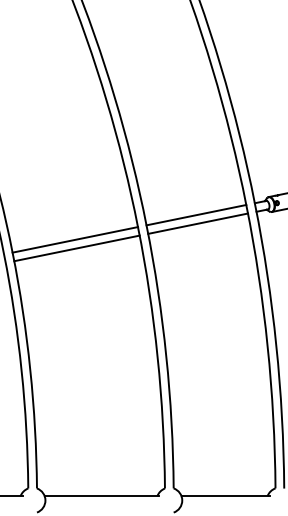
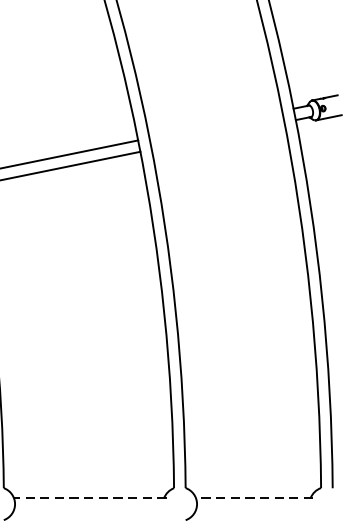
line: (196, 214) -> (215, 123), removed
line: (198, 223) -> (218, 135), removed
line: (101, 496) -> (89, 498), solid -> dashed
line: (225, 496) -> (254, 498), solid -> dashed

